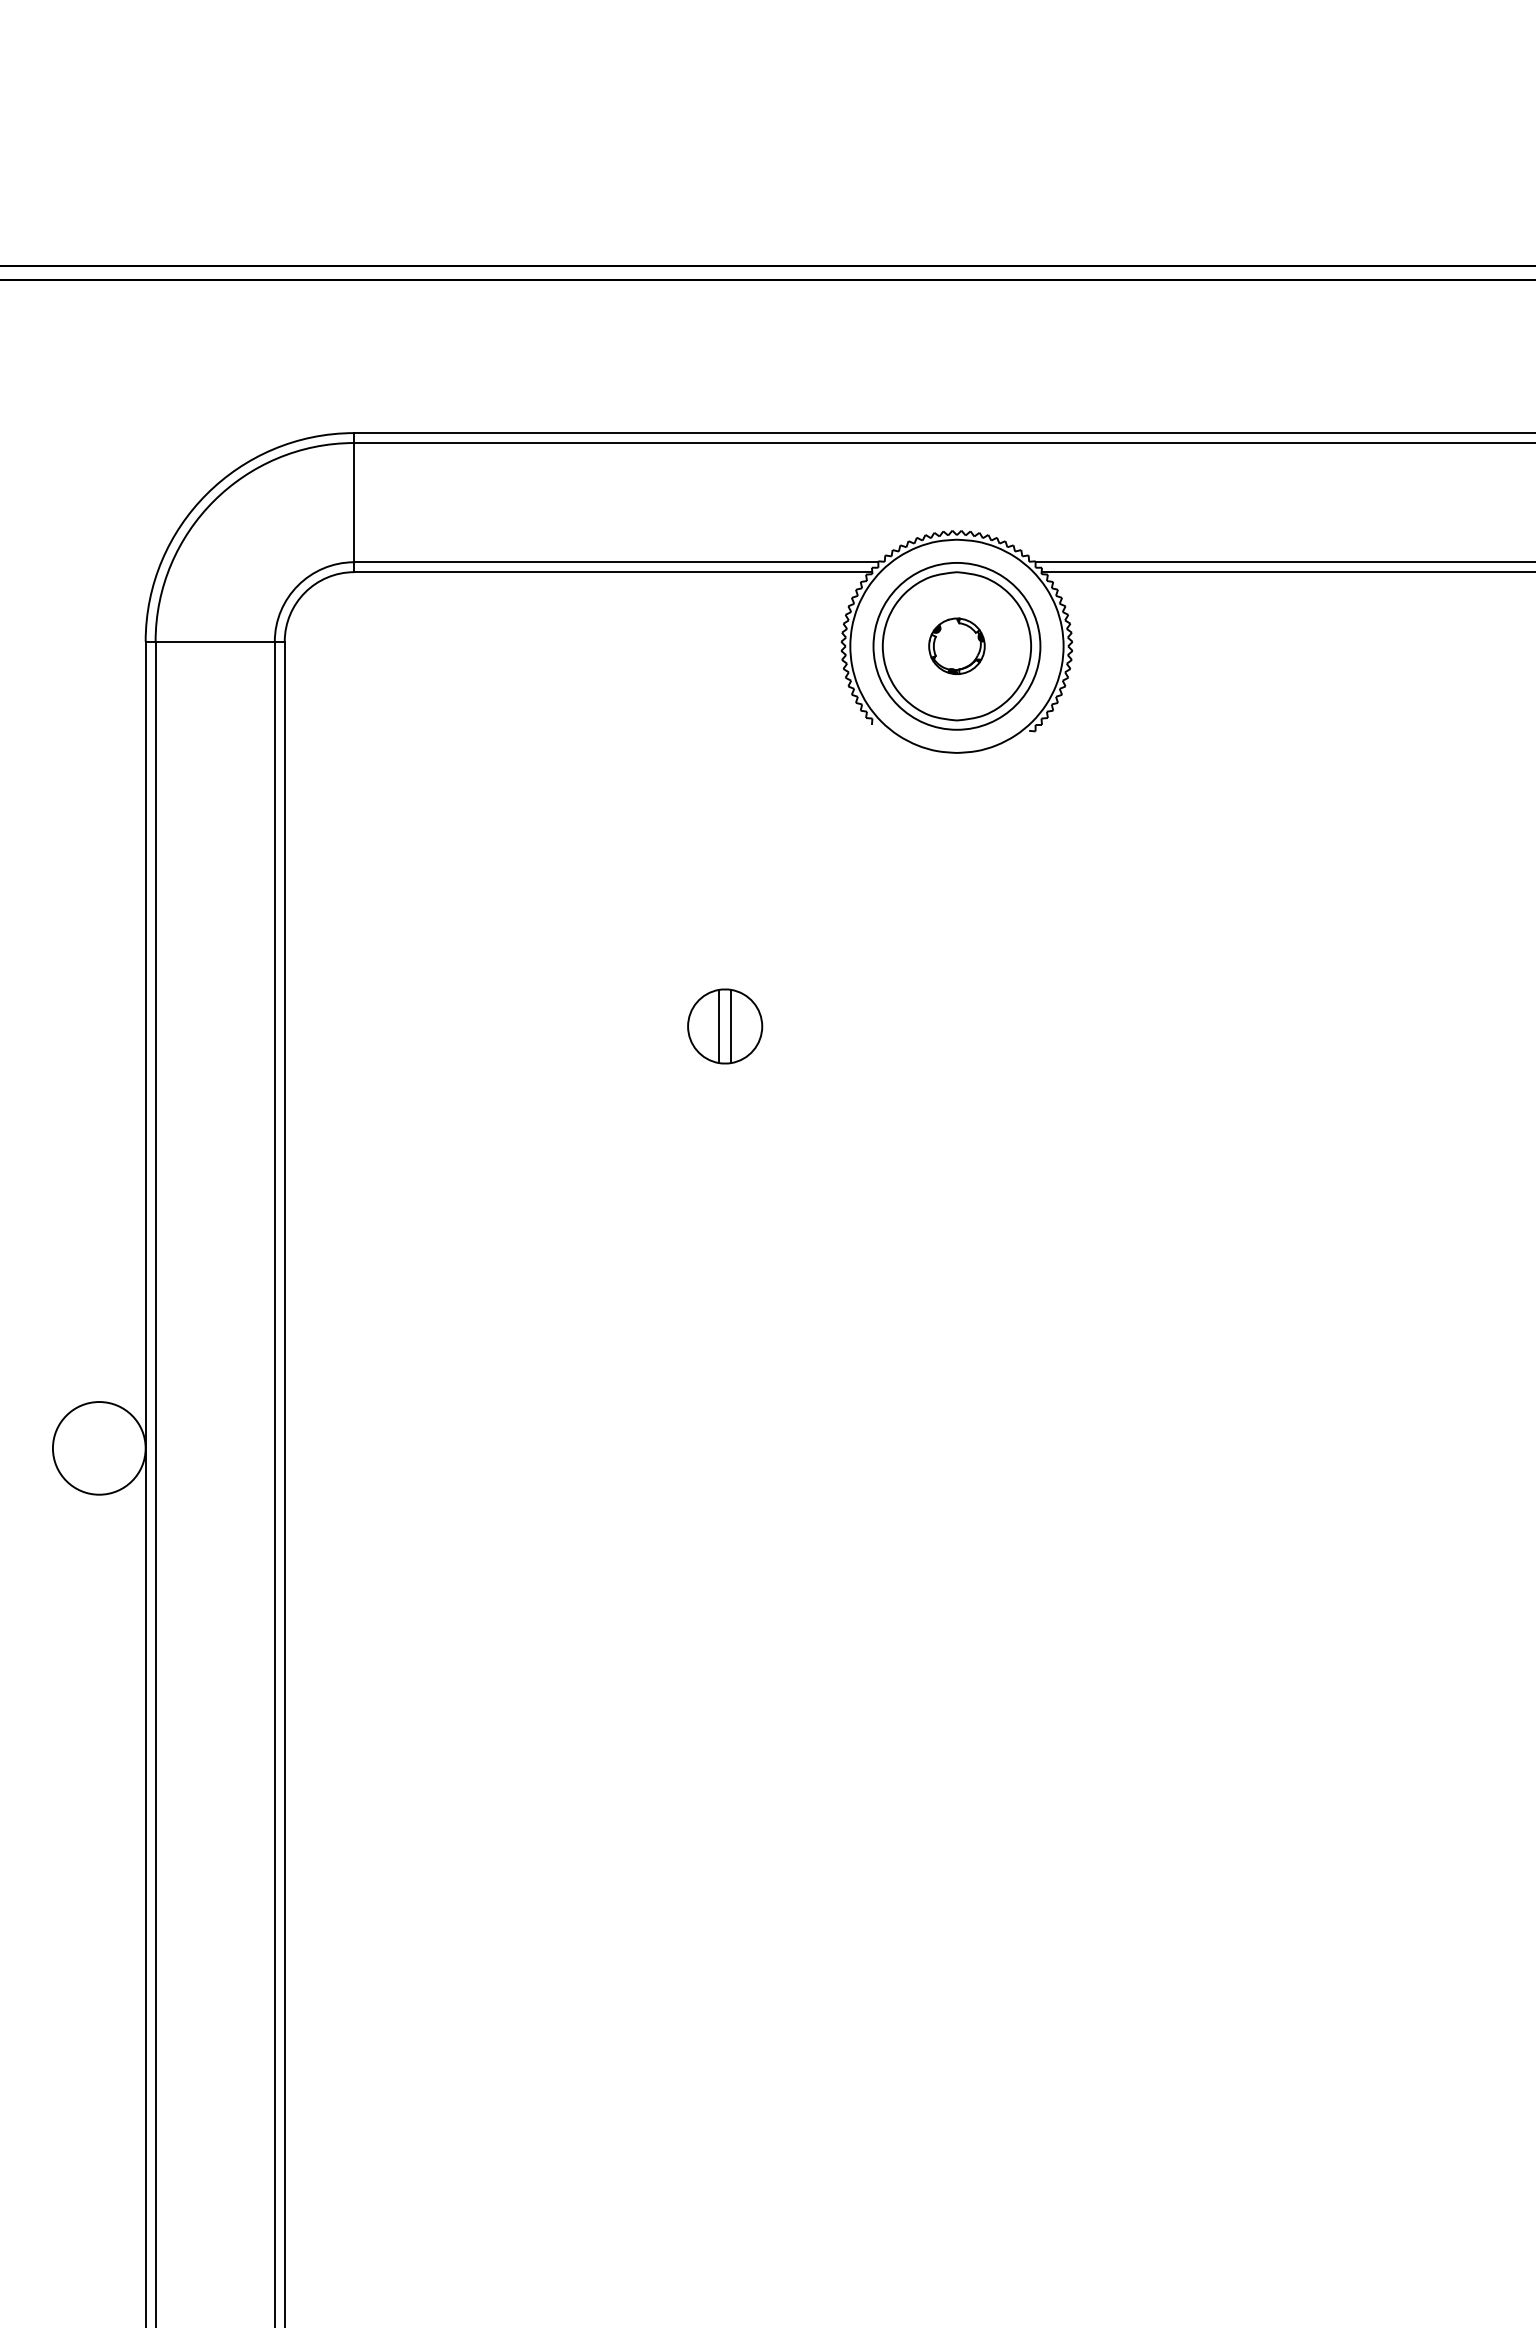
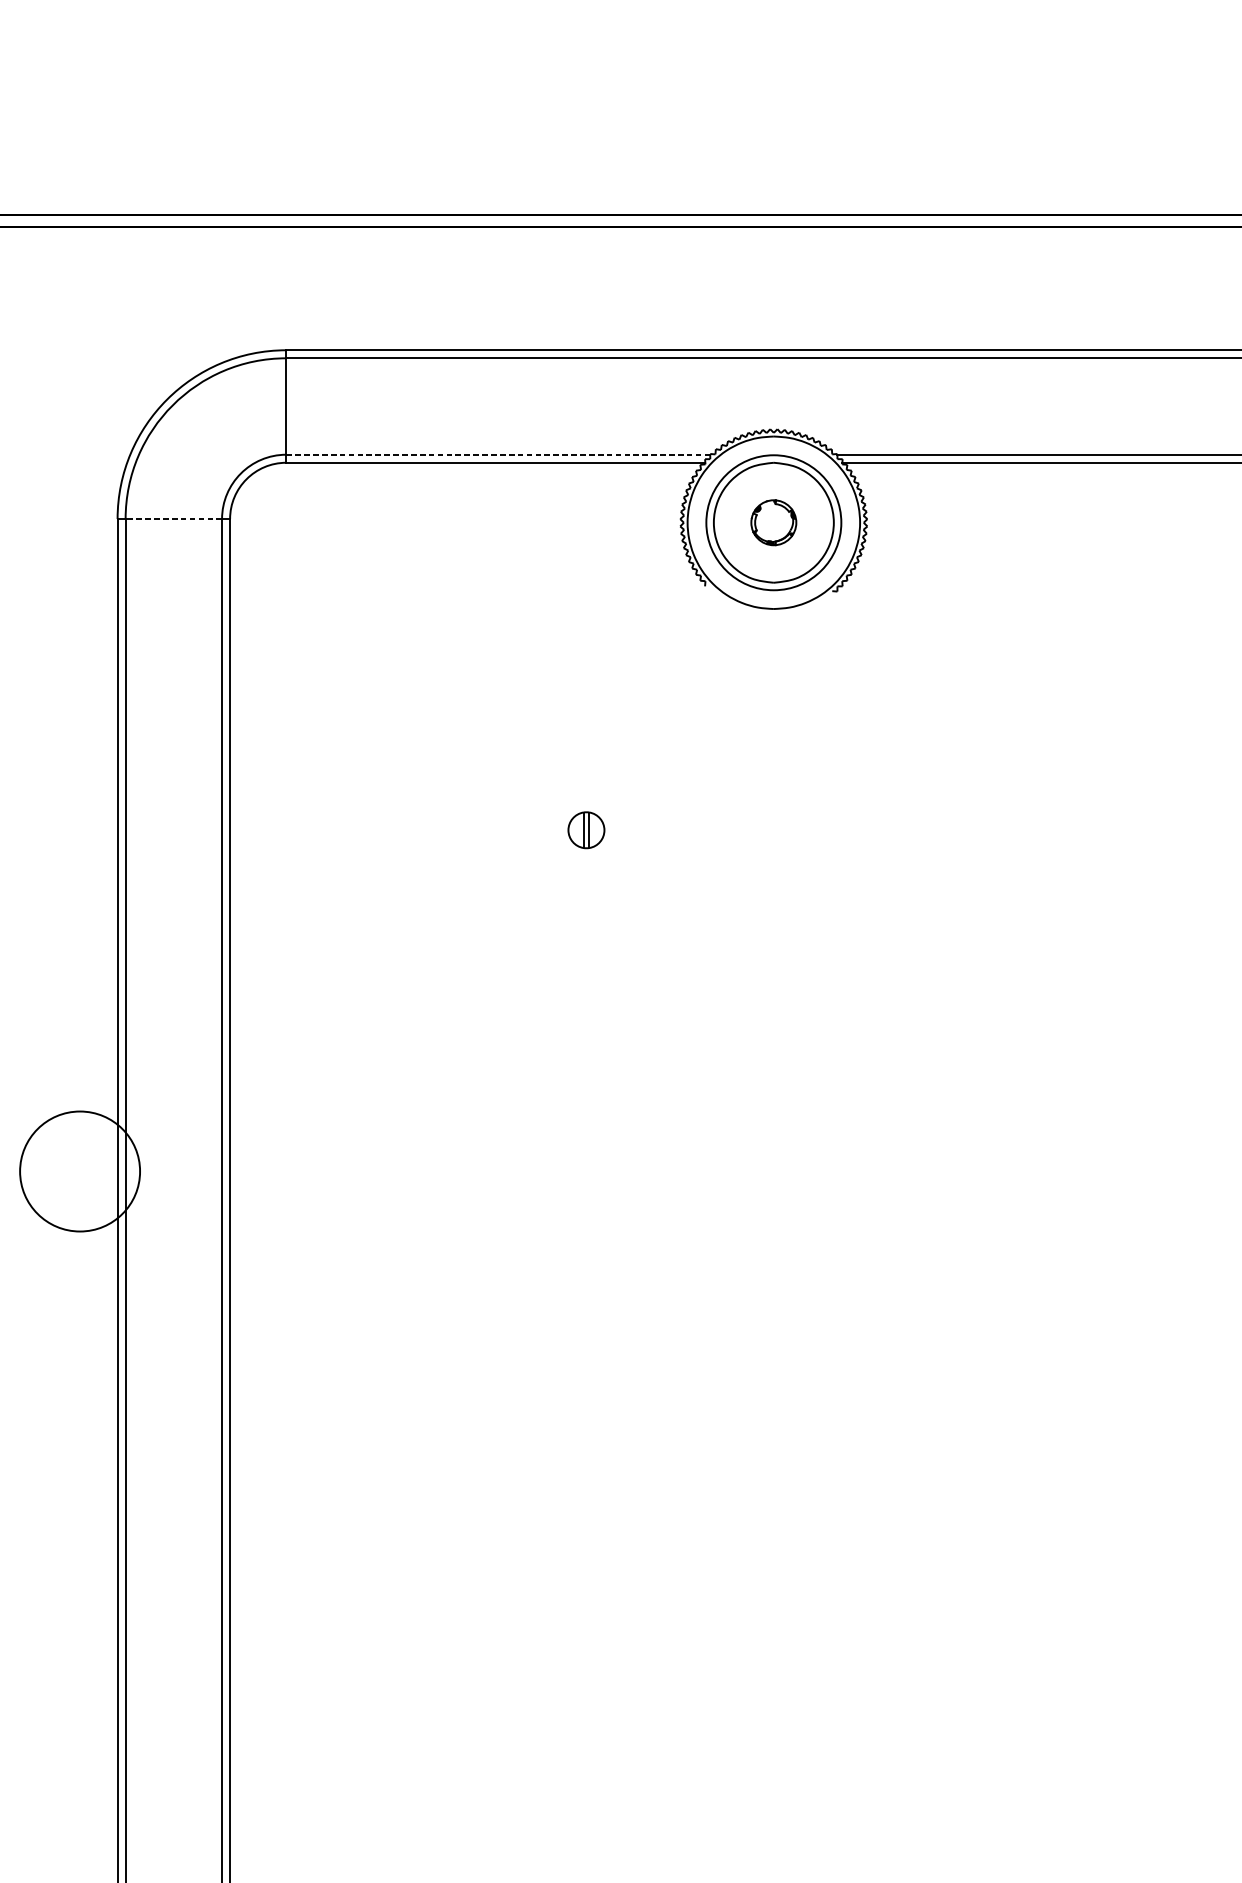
line: (615, 562) -> (497, 454), solid -> dashed
line: (215, 641) -> (174, 518), solid -> dashed
part: (725, 1026) -> (586, 830), size x0.6
circle: (98, 1448) -> (79, 1171), size x1.6

